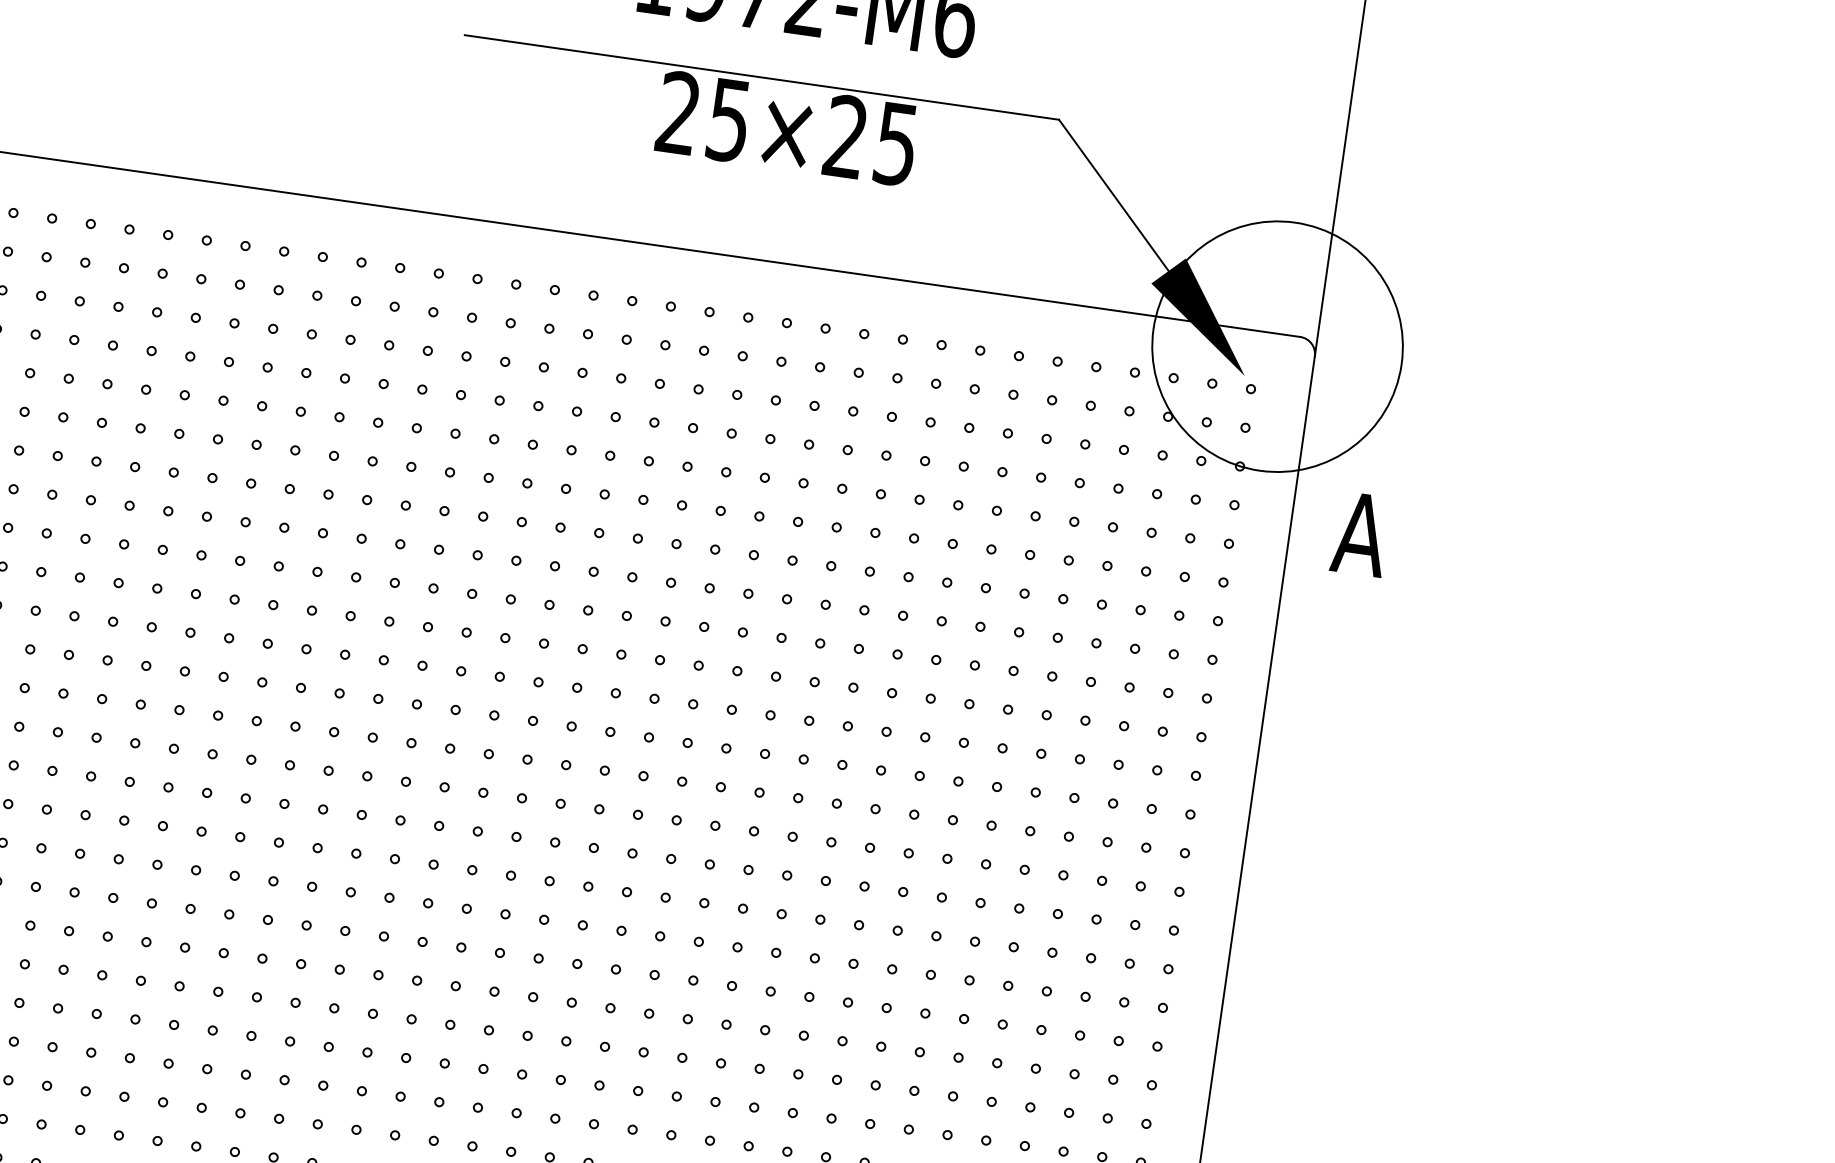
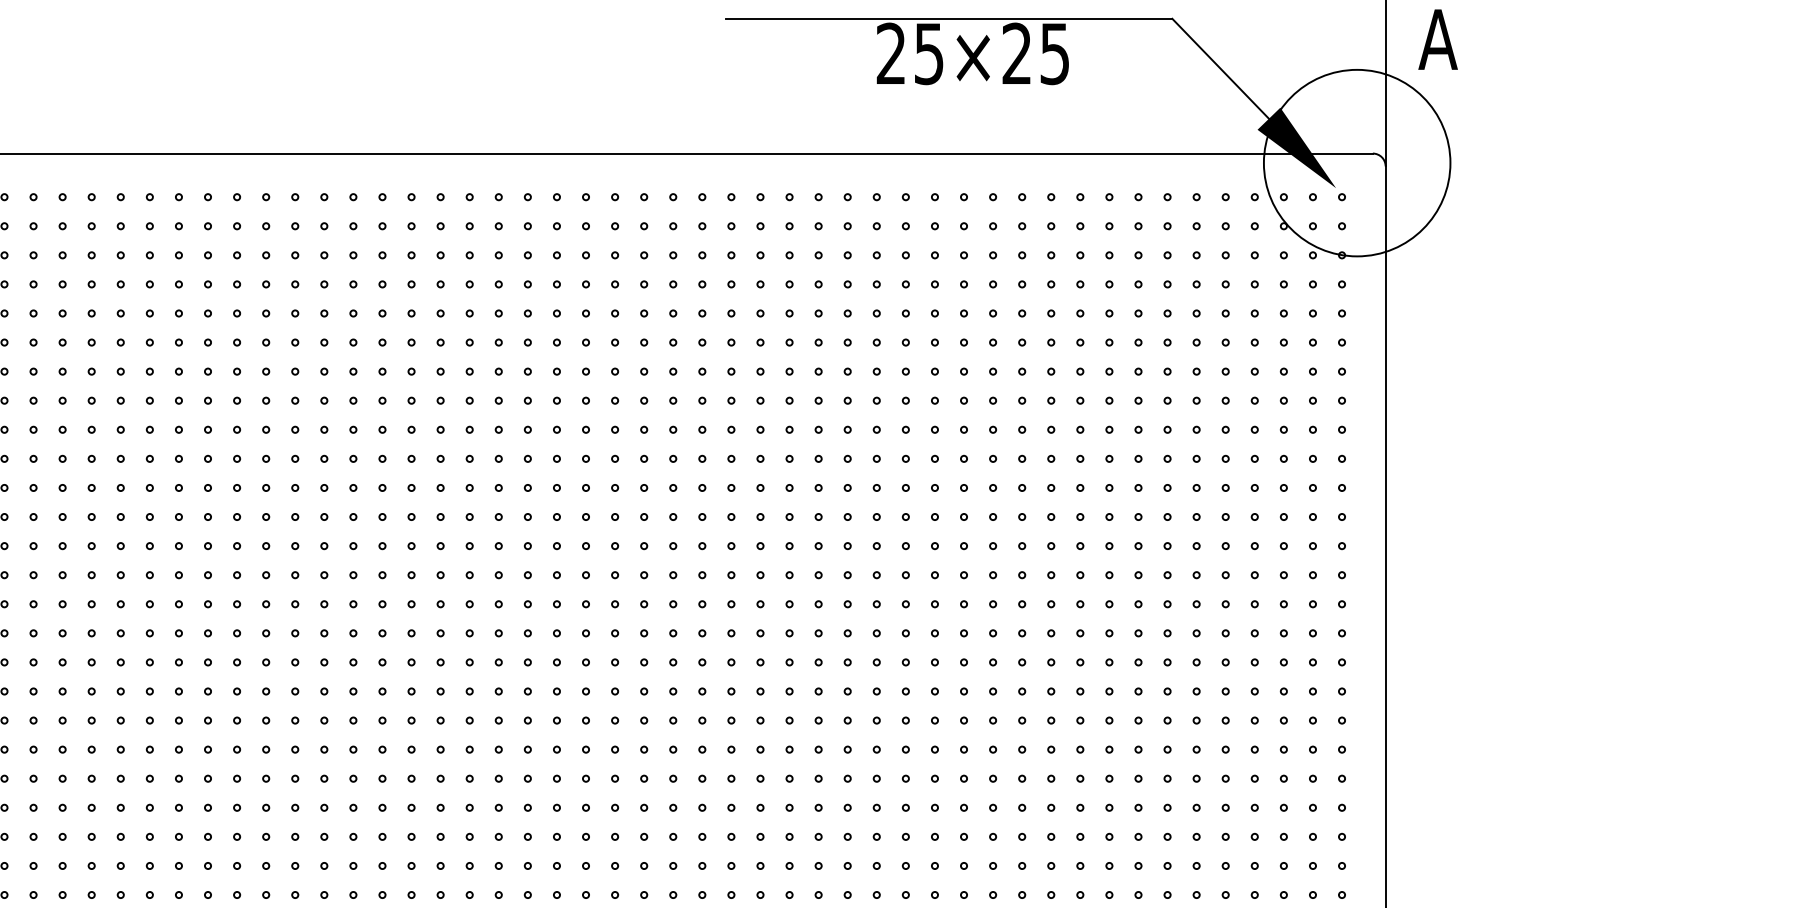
text: (1359, 533) -> (1437, 39), moved

